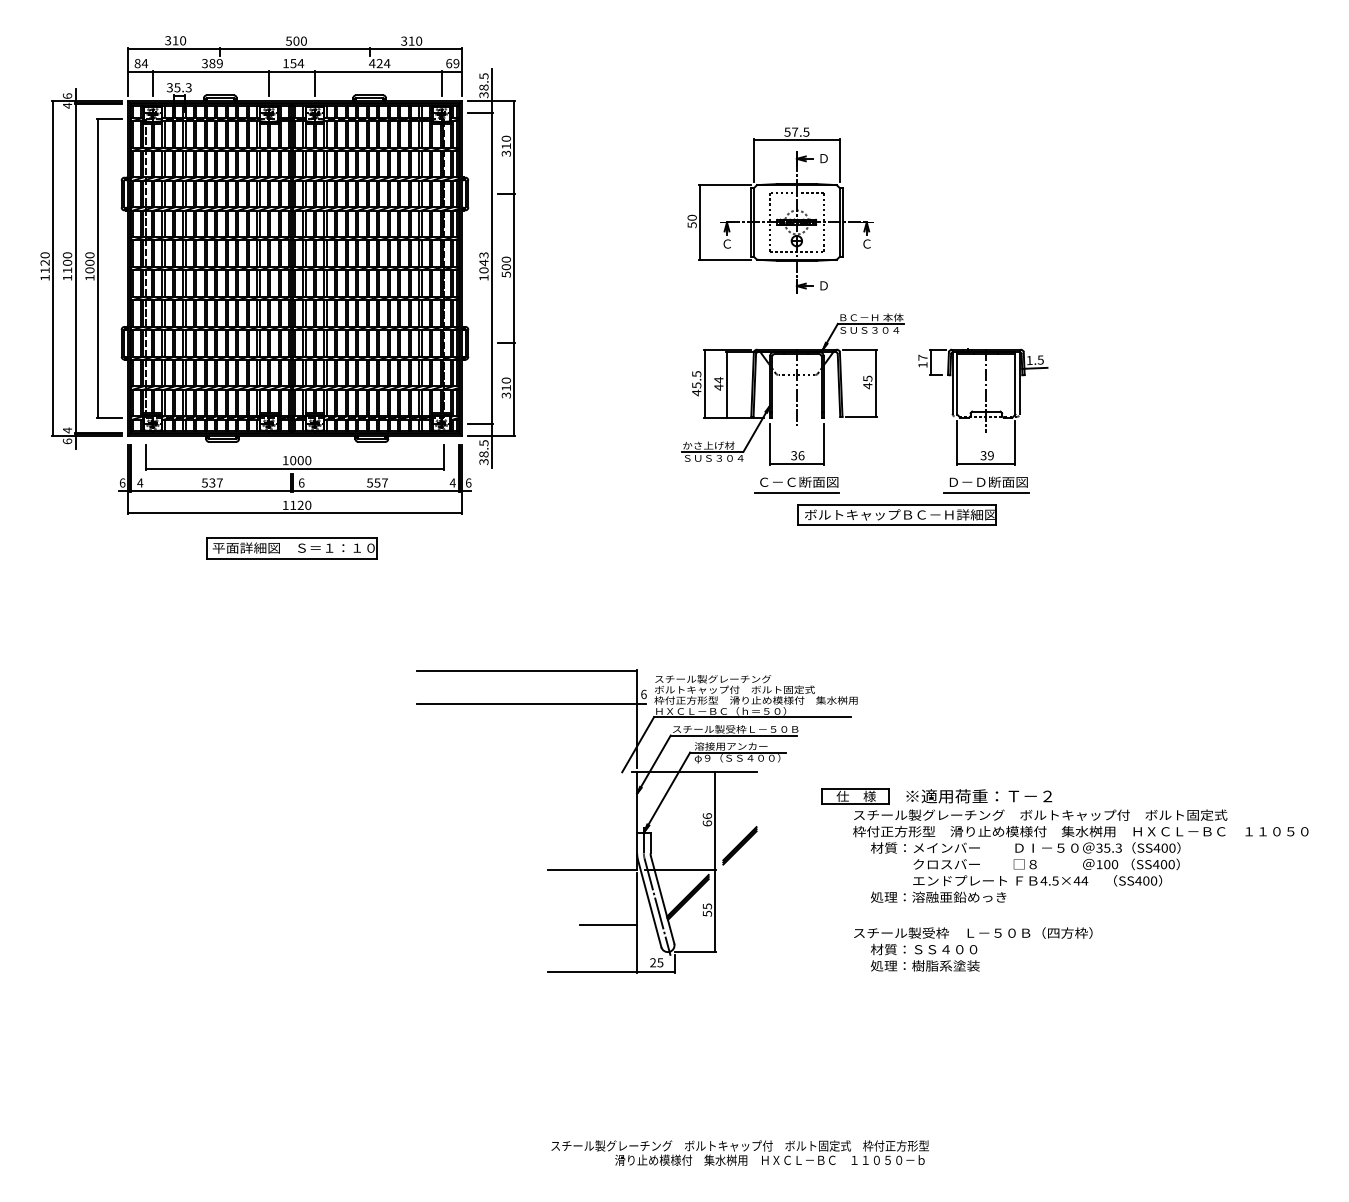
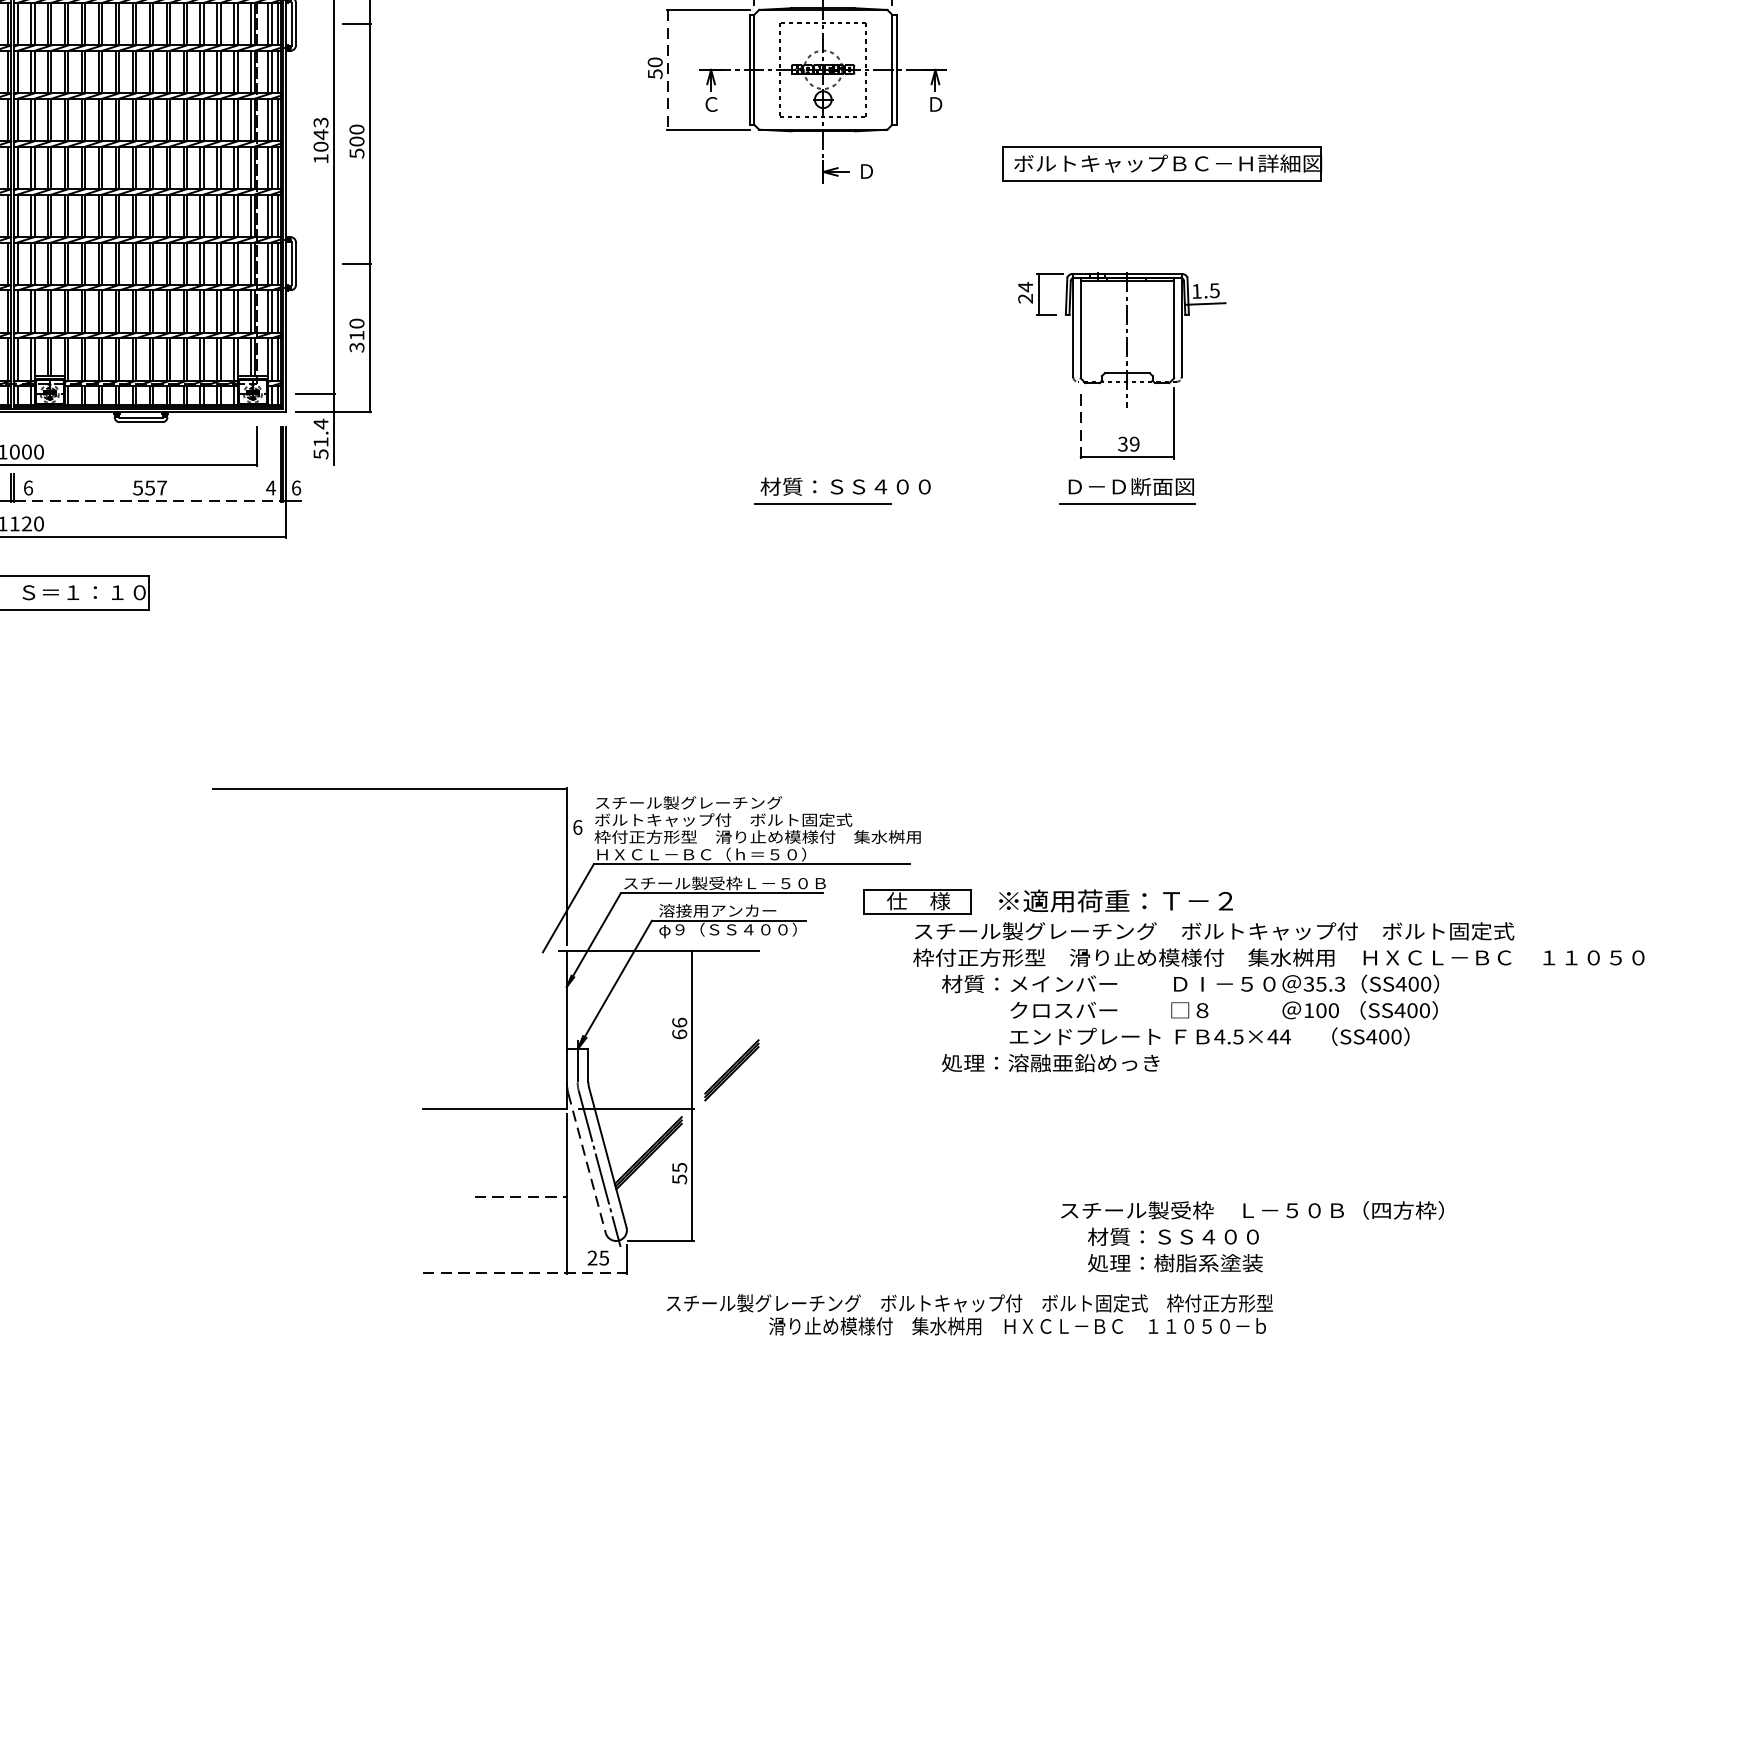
line: (700, 222) -> (668, 69), solid -> dashed
text: (866, 243) -> (935, 103), Ｃ -> Ｄ
text: (922, 360) -> (1024, 291), 17 -> 24
part: (792, 389) -> (816, 337), removed
line: (957, 442) -> (1081, 423), solid -> dashed
text: (483, 451) -> (320, 437), 38.5 -> 51.4
text: (810, 481) -> (845, 485), Ｃ－Ｃ断面図 -> 材質：ＳＳ４００
line: (376, 491) -> (148, 501), solid -> dashed
part: (896, 514) -> (1161, 162), moved
line: (530, 703) -> (395, 841), removed
part: (1064, 845) -> (1252, 979), moved
line: (649, 903) -> (586, 1162), solid -> dashed
line: (608, 924) -> (520, 1196), solid -> dashed
text: (973, 949) -> (1252, 1236), moved
line: (611, 972) -> (525, 1273), solid -> dashed
text: (739, 1152) -> (968, 1313), moved

